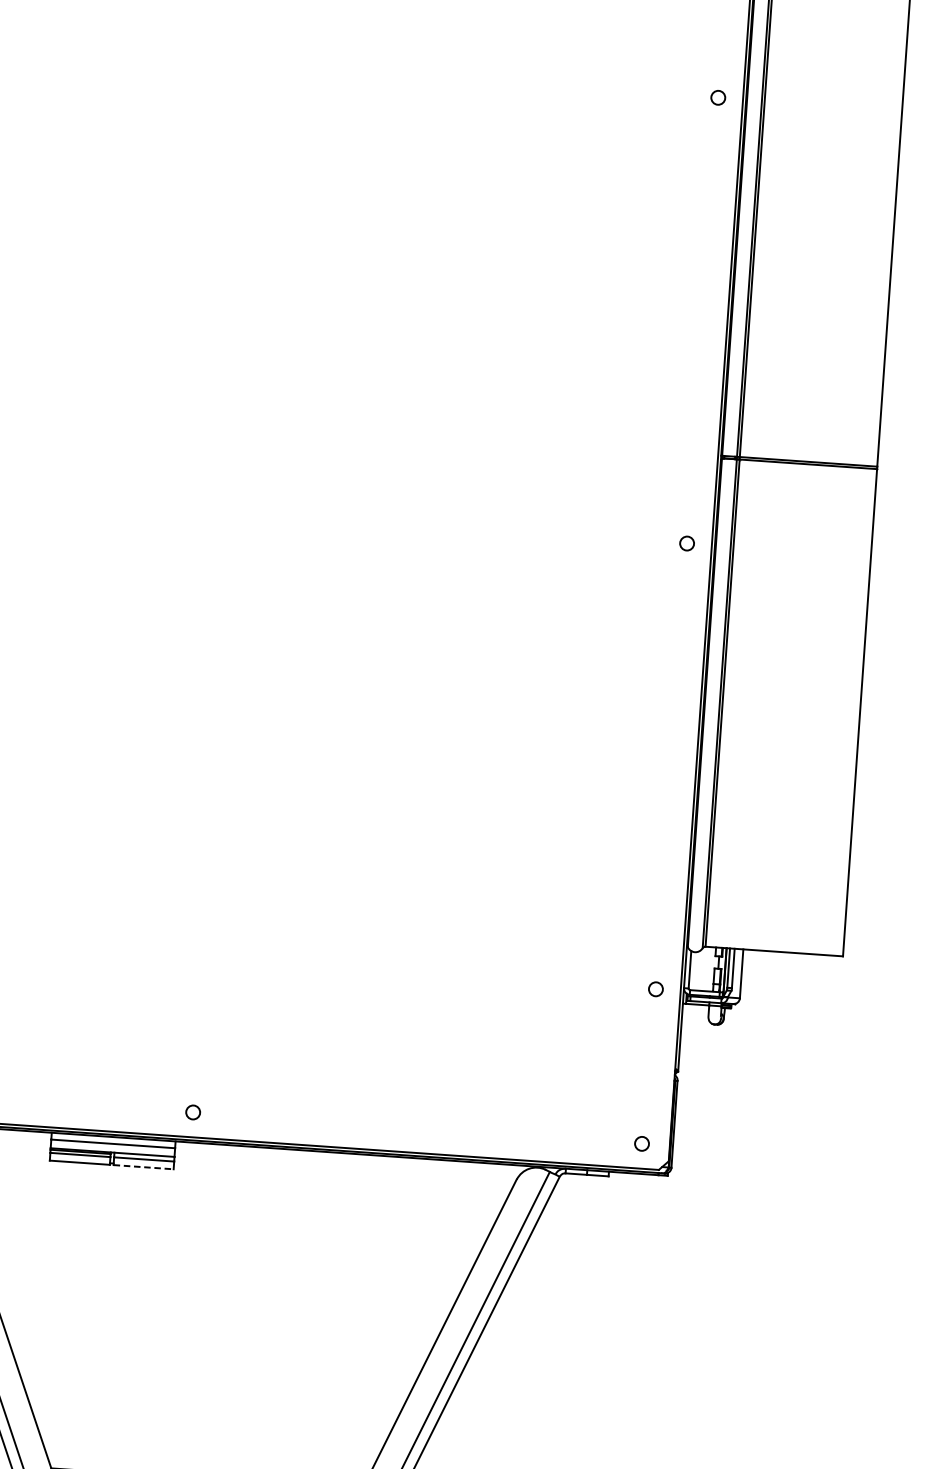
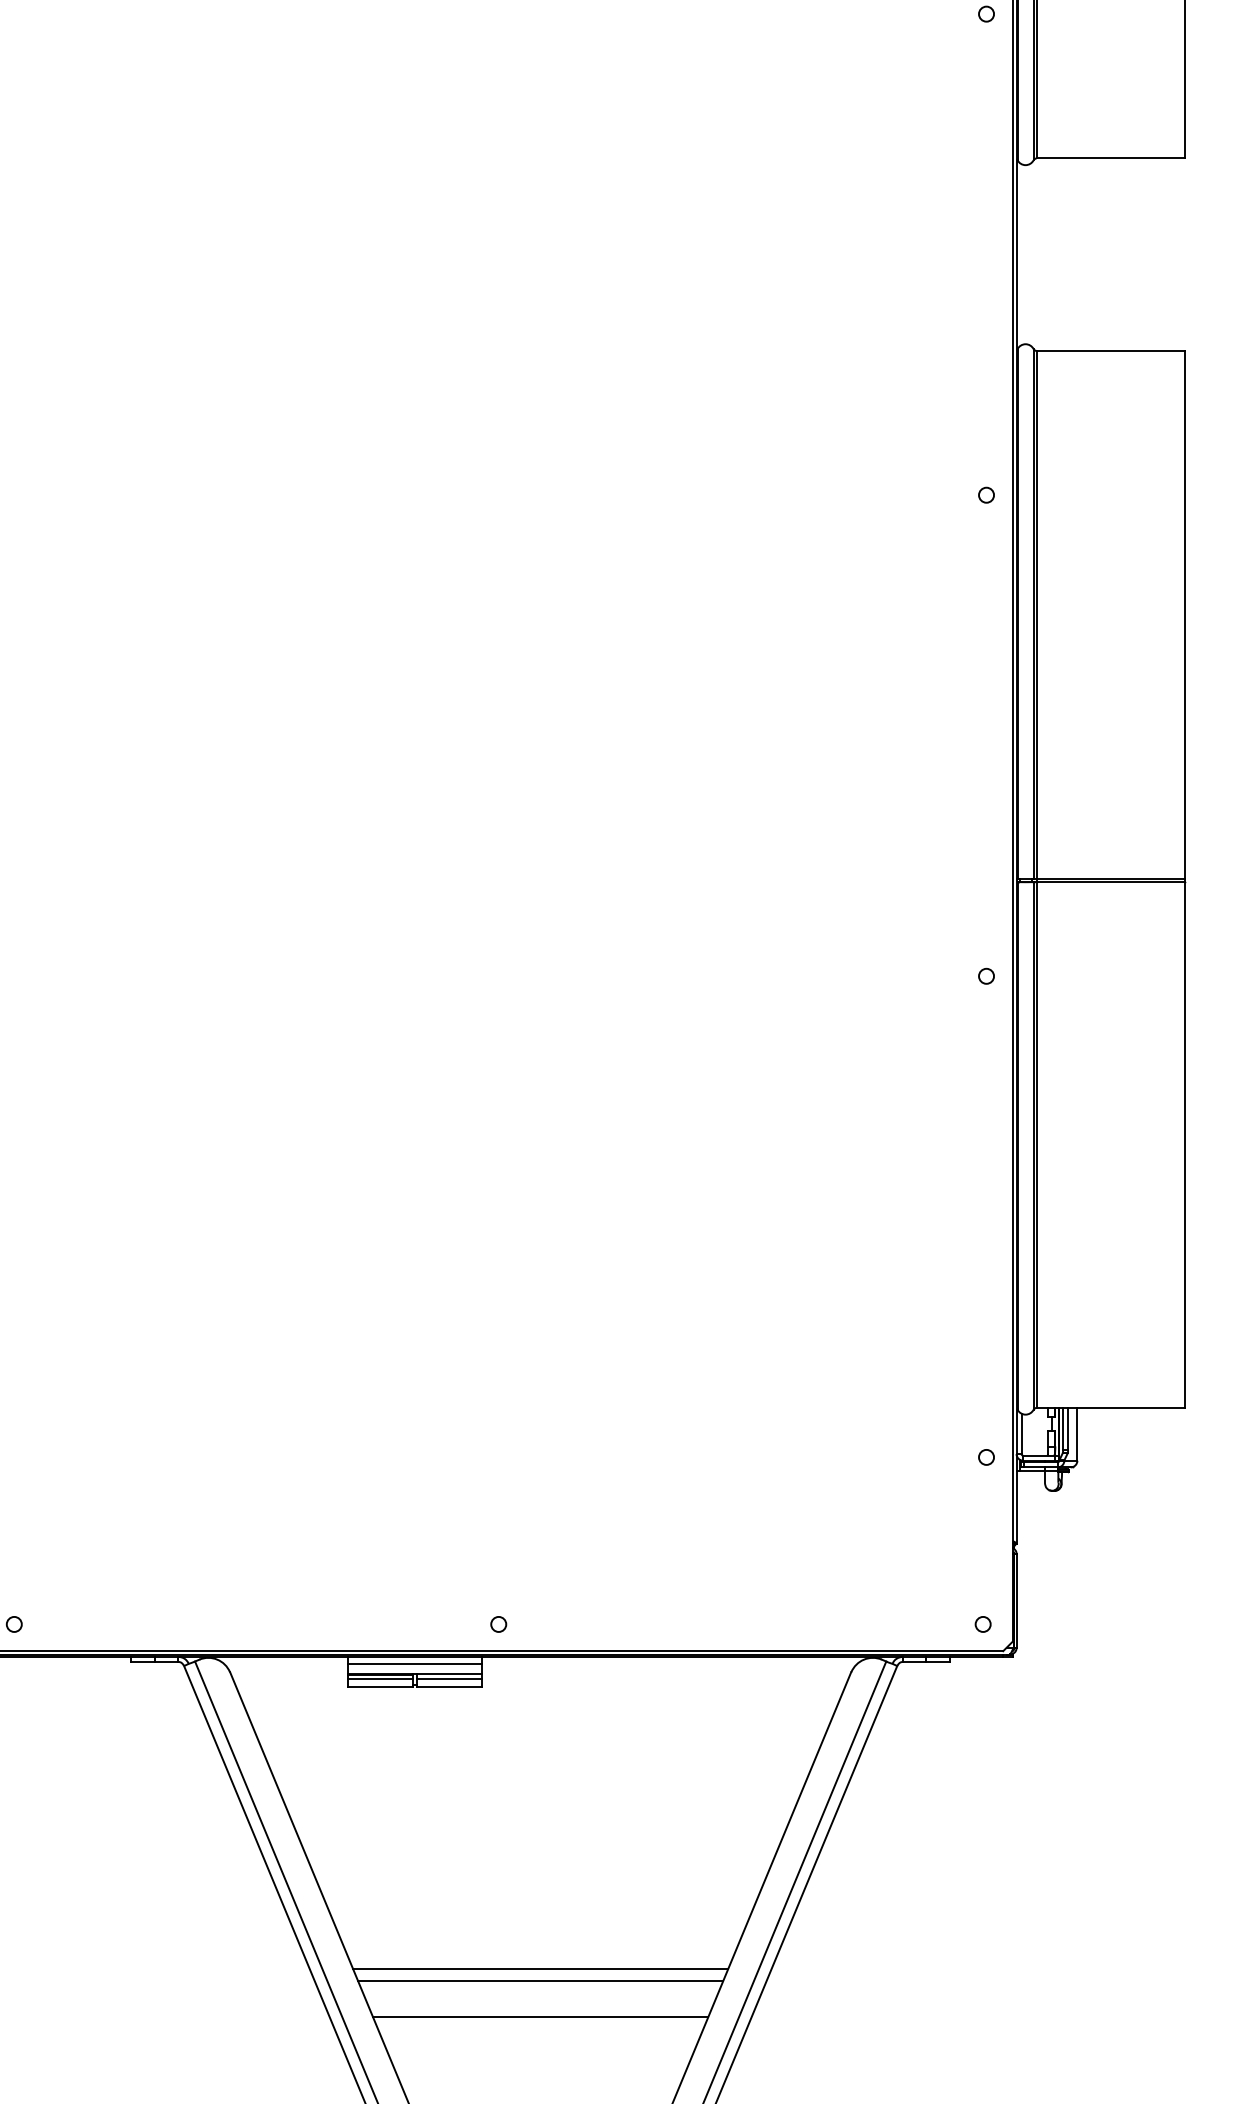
line: (144, 1166) -> (450, 1686), dashed -> solid
line: (209, 1434) -> (540, 1969), added
line: (208, 1445) -> (540, 1980), added

